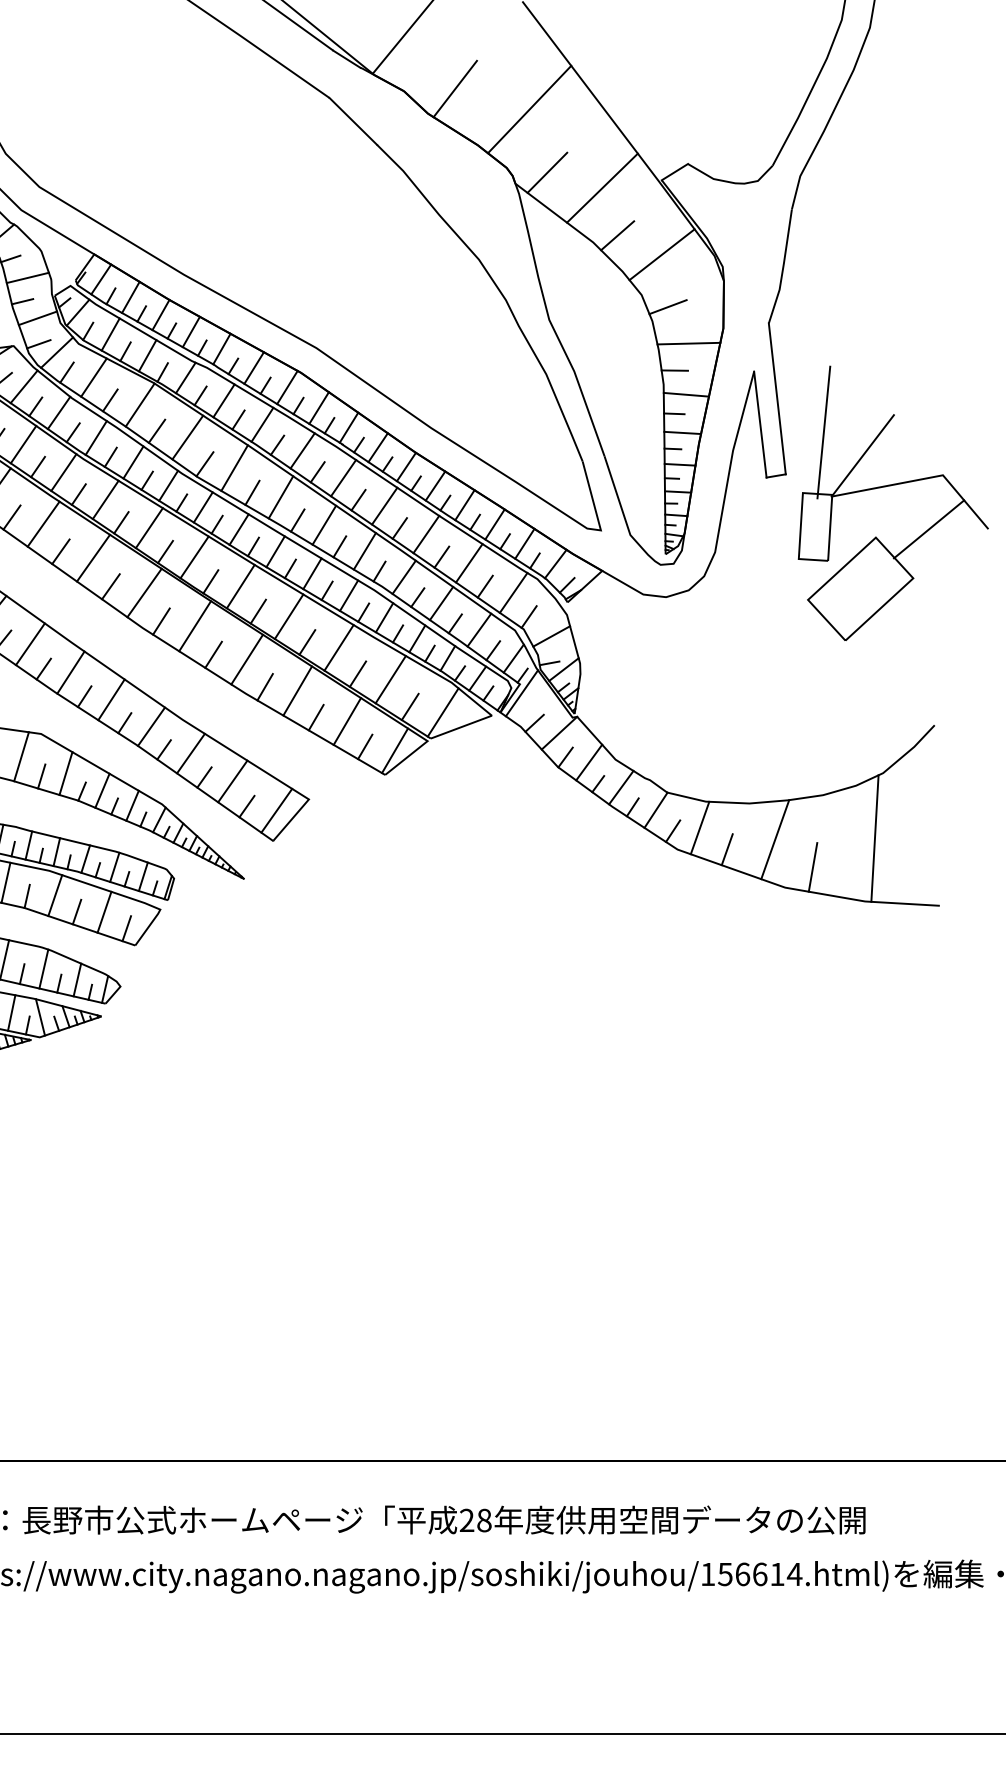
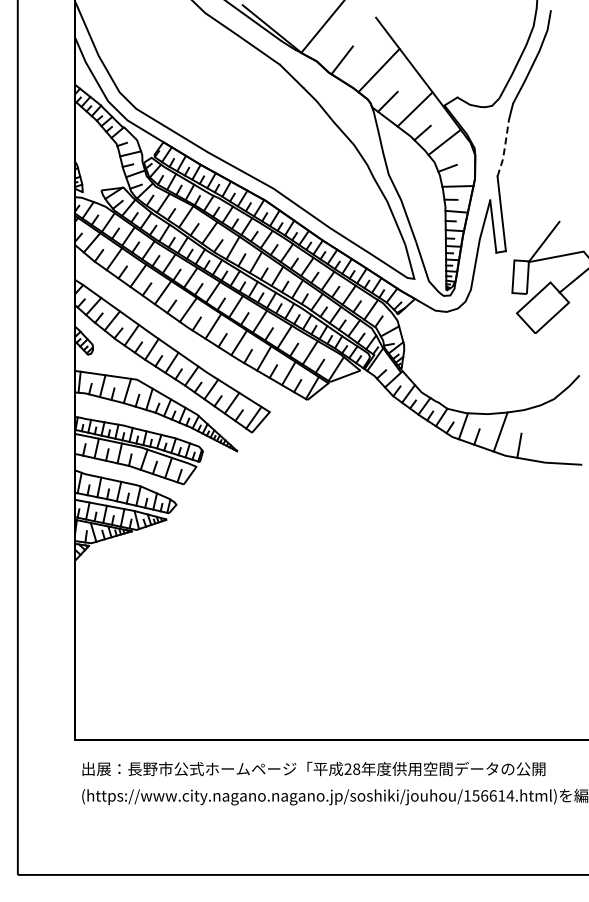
line: (782, 267) -> (504, 148), solid -> dashed
line: (823, 432) -> (524, 230), removed
line: (873, 838) -> (549, 431), removed

